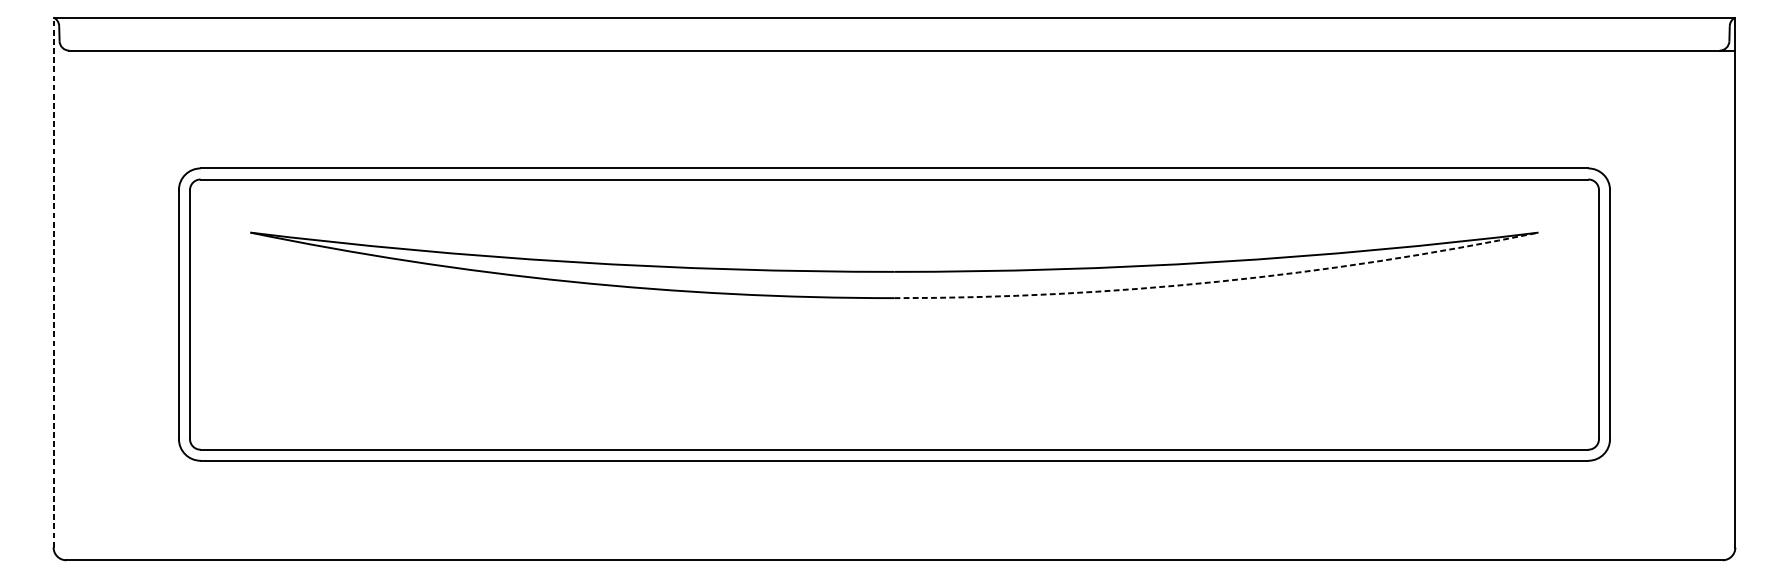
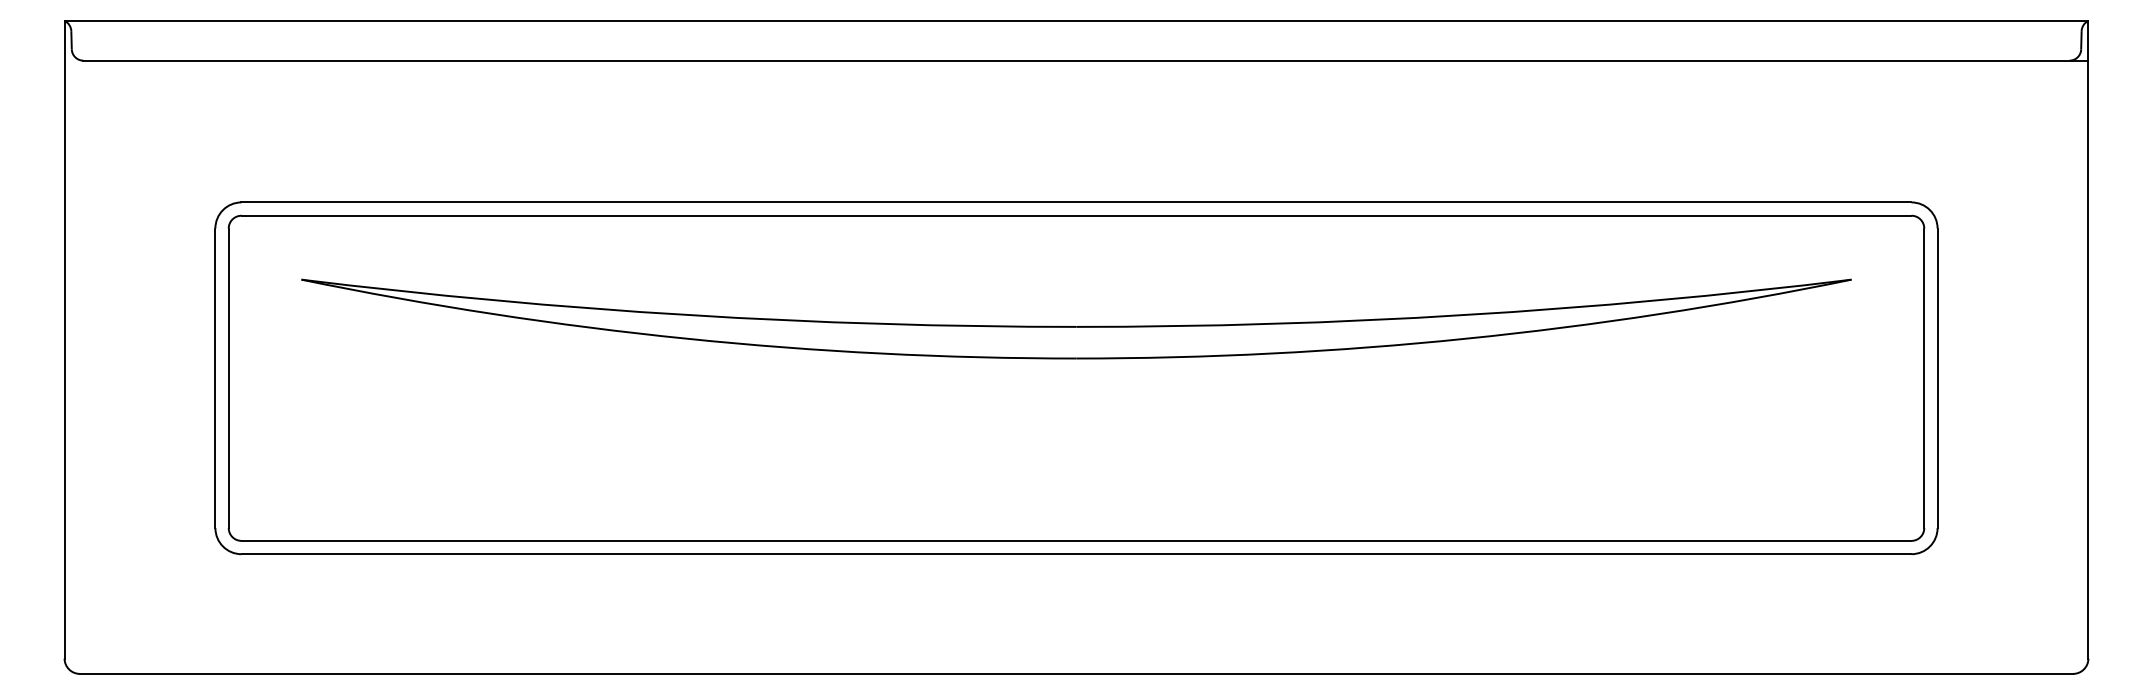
arc: (1218, 281) -> (1466, 338), dashed -> solid
line: (53, 282) -> (64, 339), dashed -> solid

